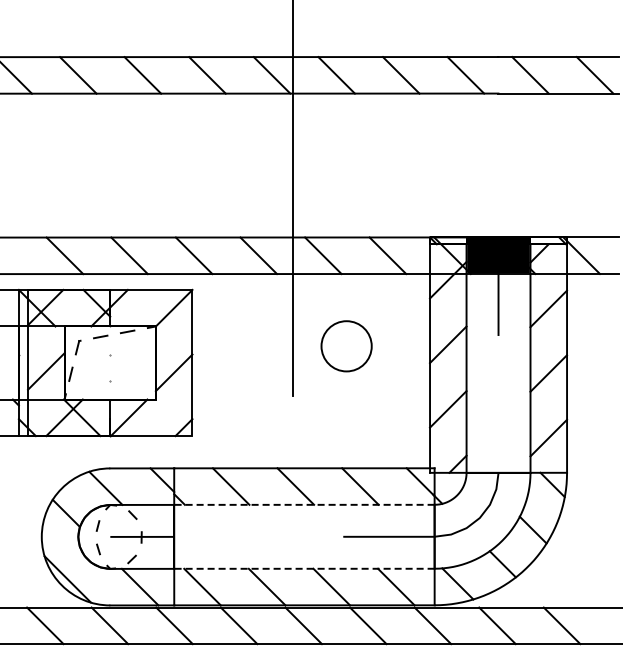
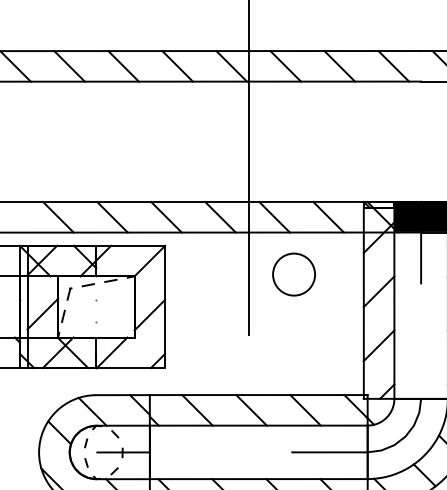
circle: (346, 346) -> (293, 274), moved
line: (303, 504) -> (257, 425), dashed -> solid
line: (303, 568) -> (257, 478), dashed -> solid

